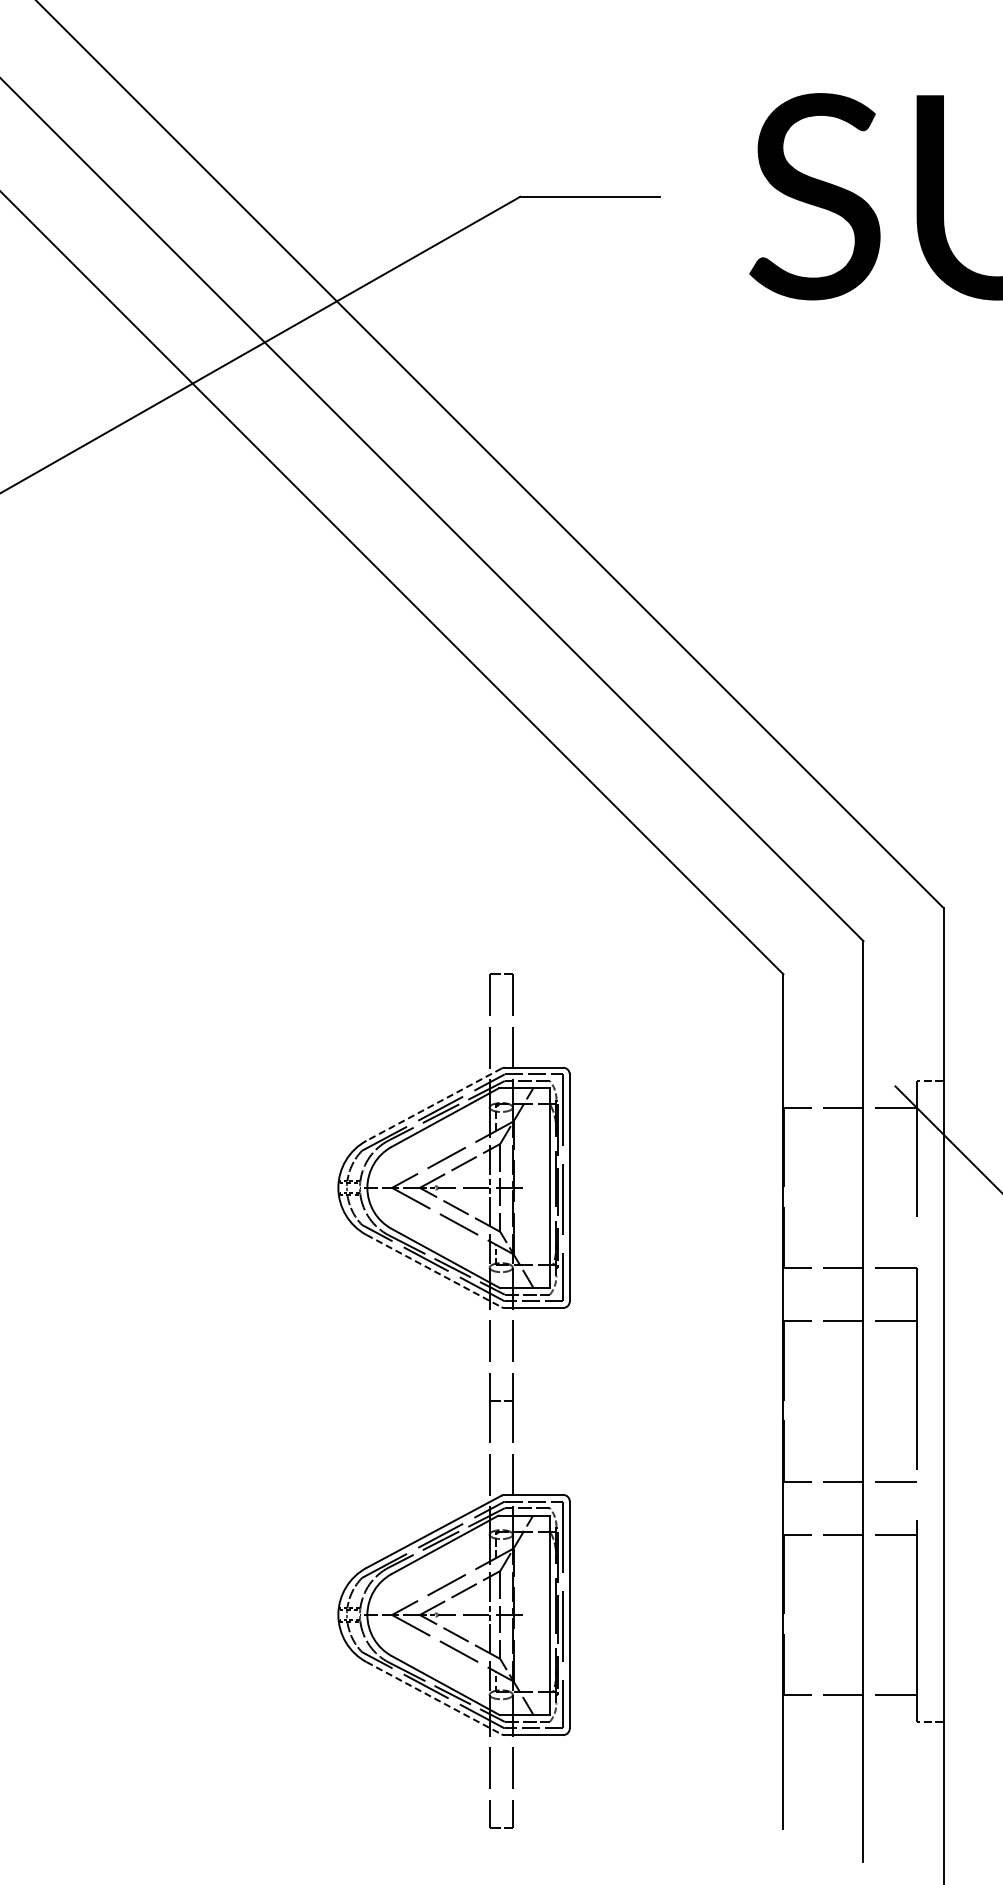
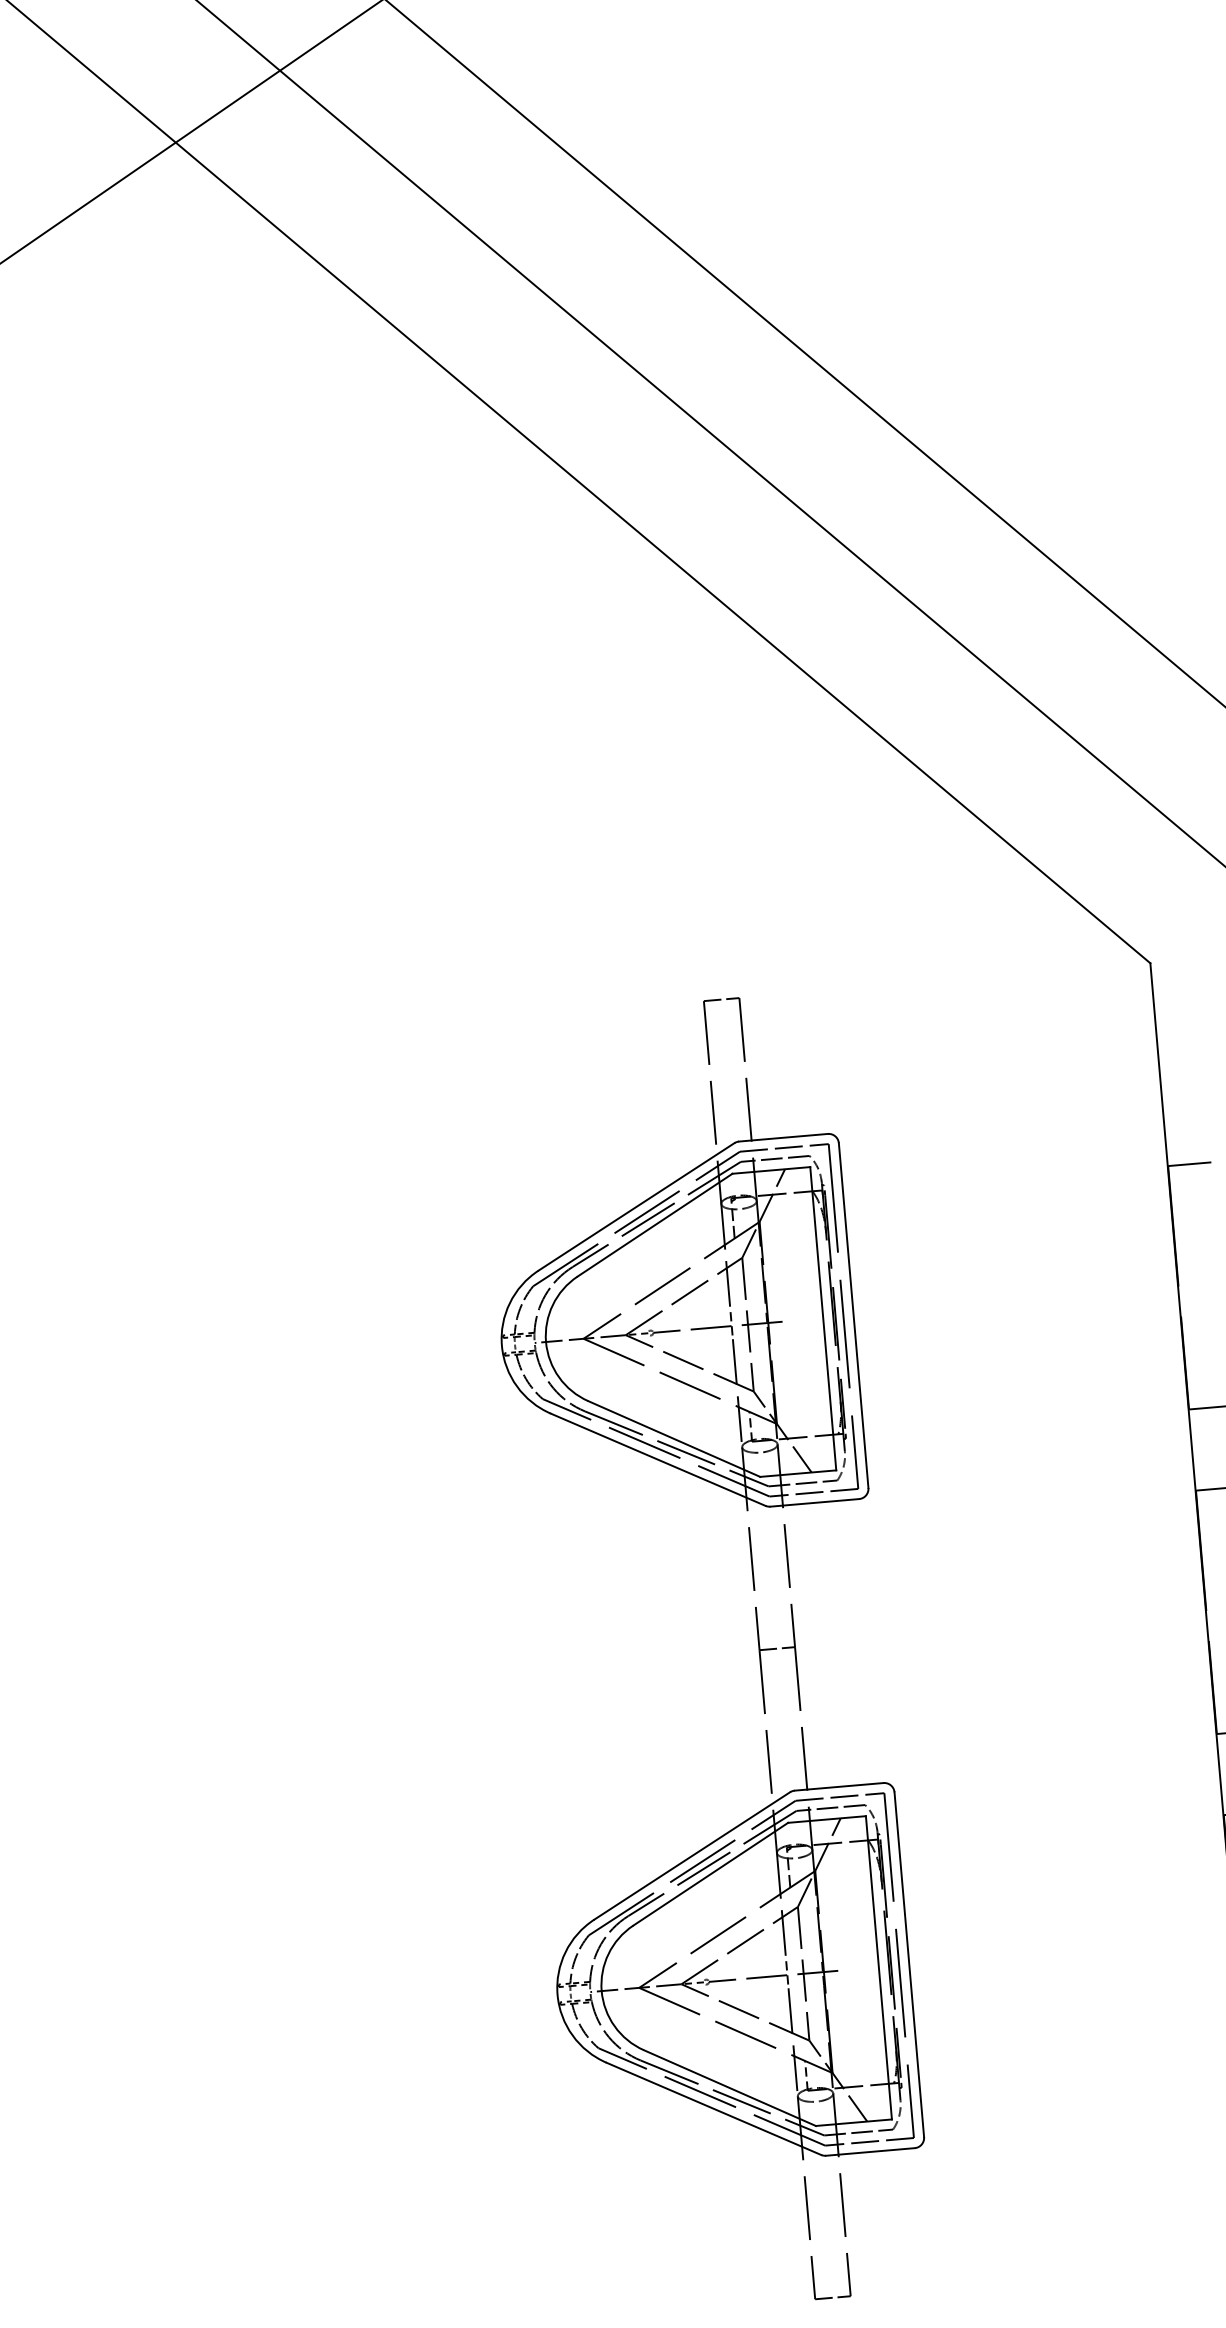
line: (434, 1104) -> (637, 1206), dashed -> solid
line: (434, 1271) -> (658, 1460), dashed -> solid
line: (434, 1698) -> (714, 2109), dashed -> solid

